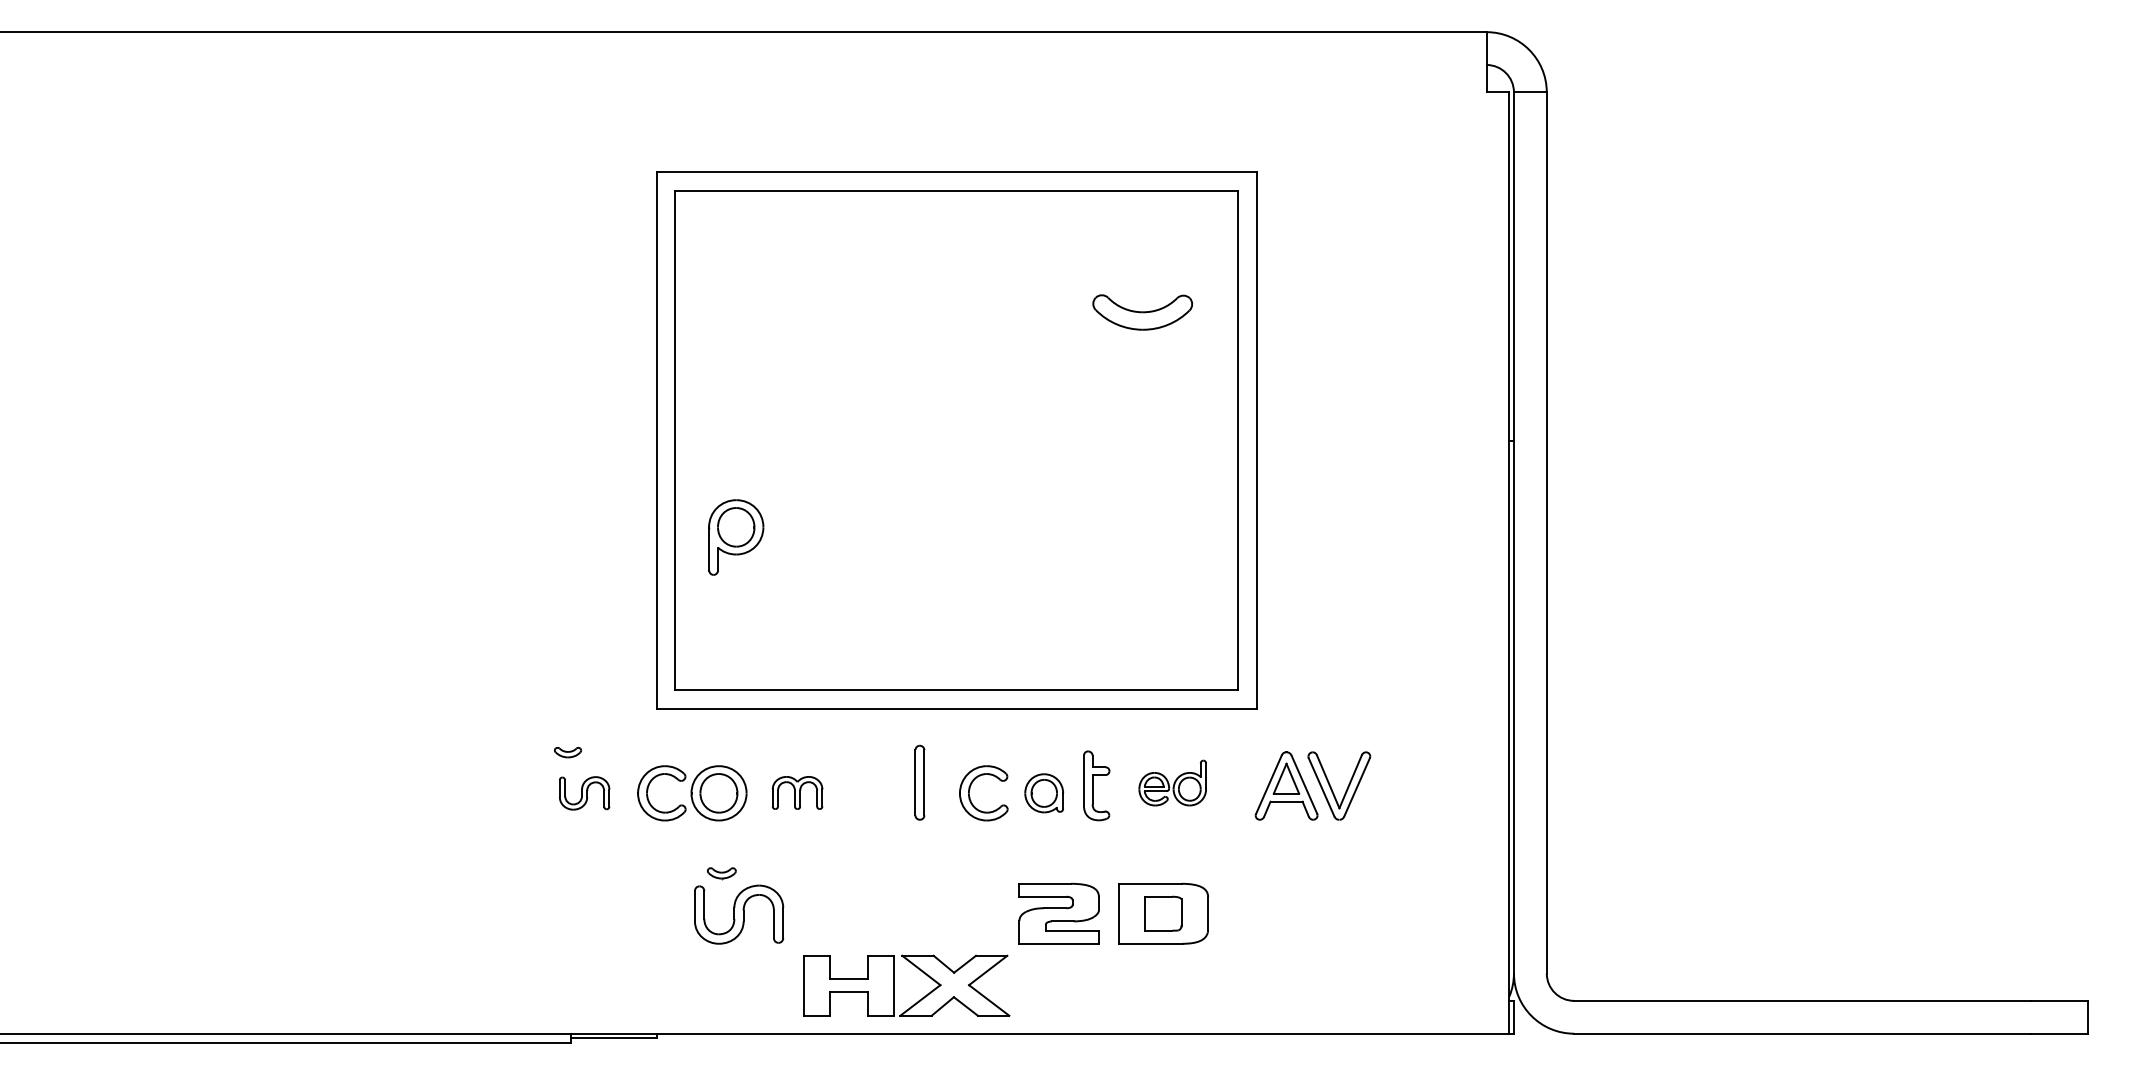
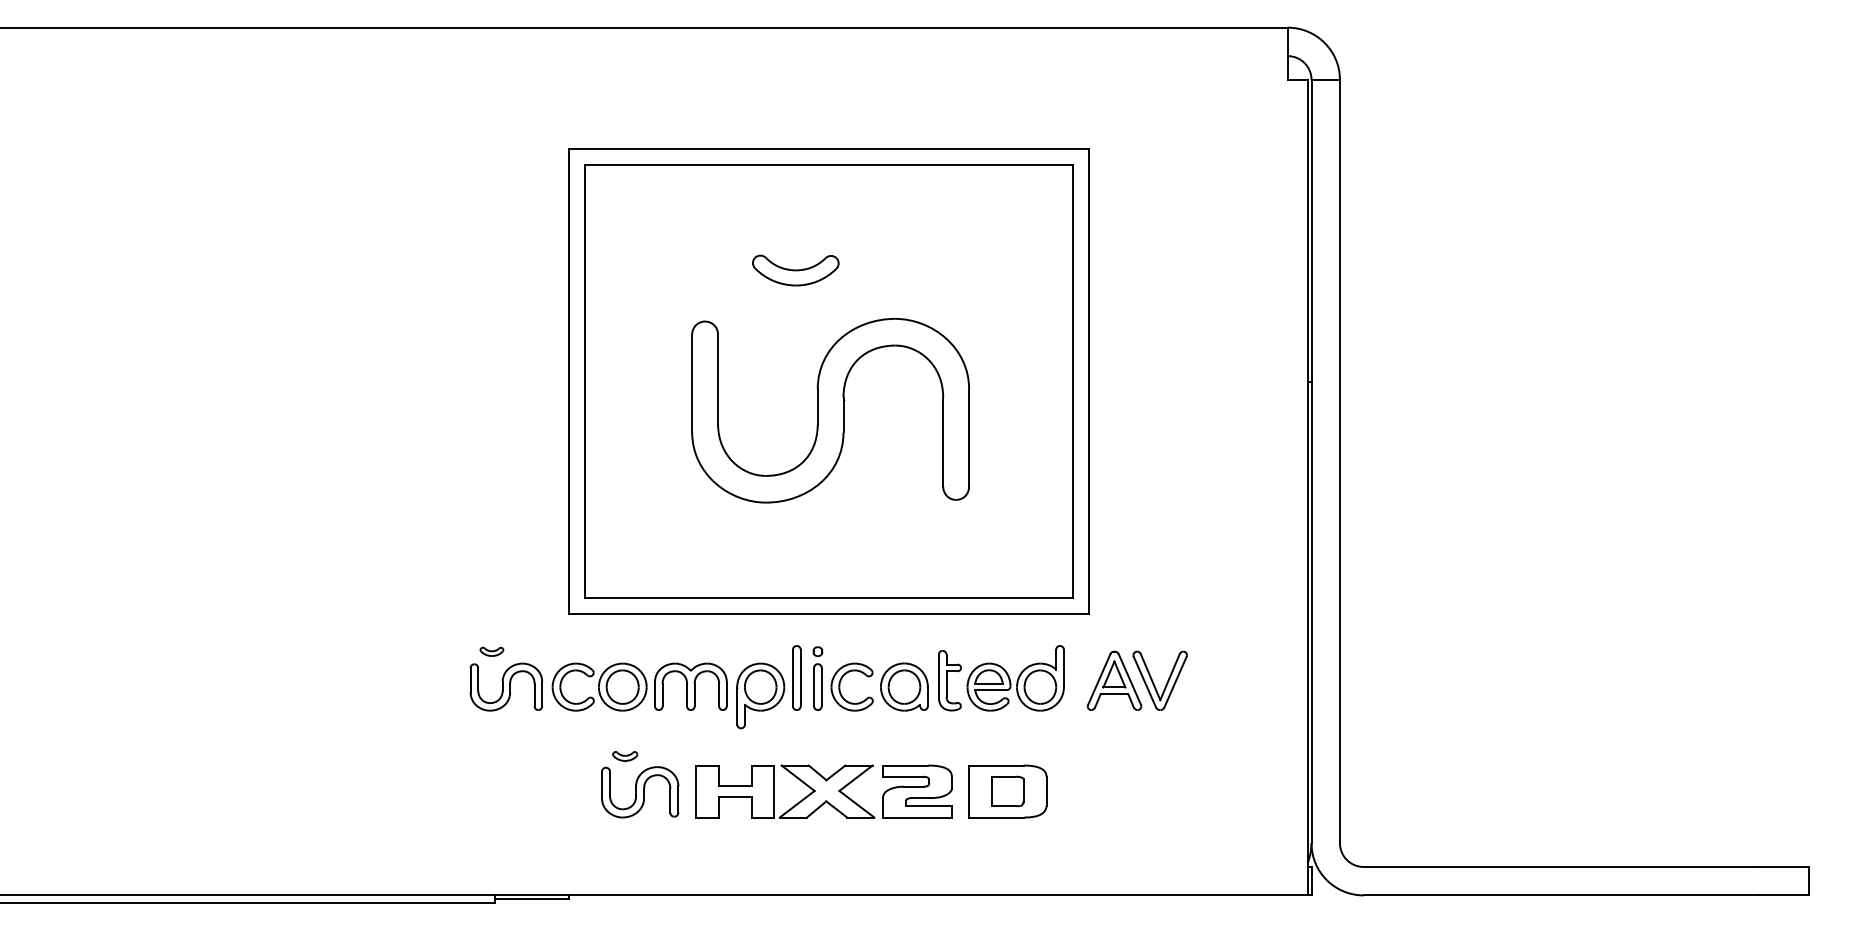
part: (1142, 312) -> (795, 270), moved
part: (958, 474) -> (830, 410), added
part: (736, 537) -> (760, 695), moved
part: (1172, 782) -> (1015, 677), size x1.67
part: (944, 783) -> (818, 678), added
part: (797, 792) -> (690, 686), size x1.67
part: (584, 793) -> (506, 687), size x1.67
part: (1044, 793) -> (904, 687), size x1.43
part: (894, 985) -> (774, 791), moved

